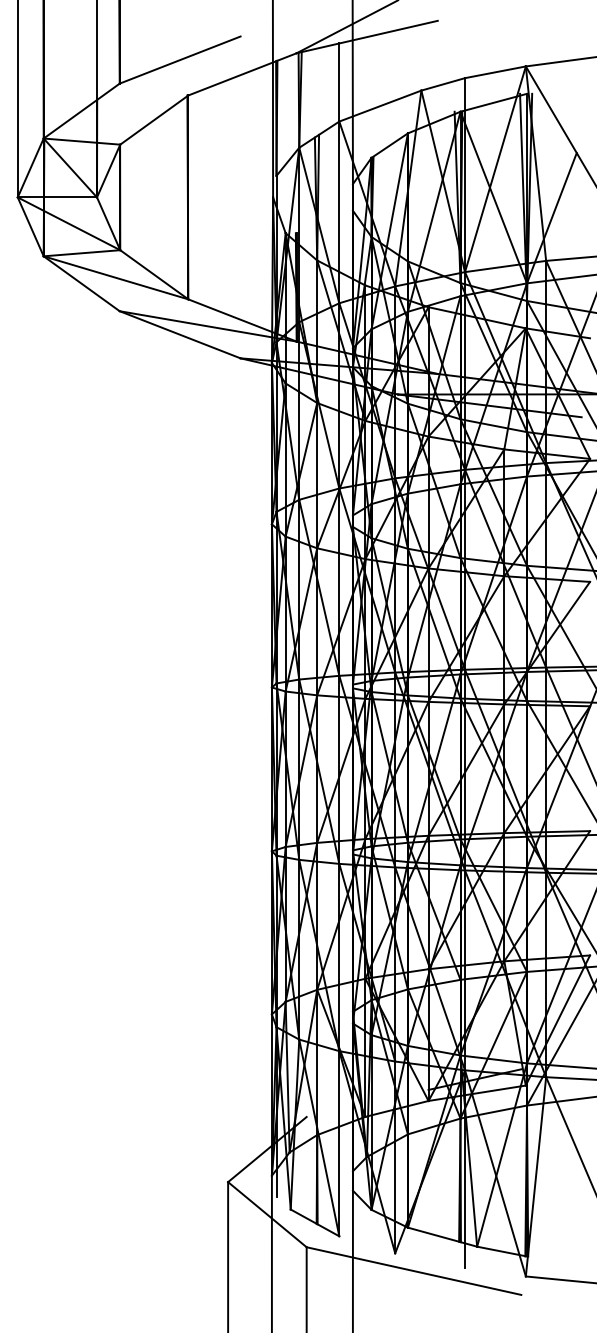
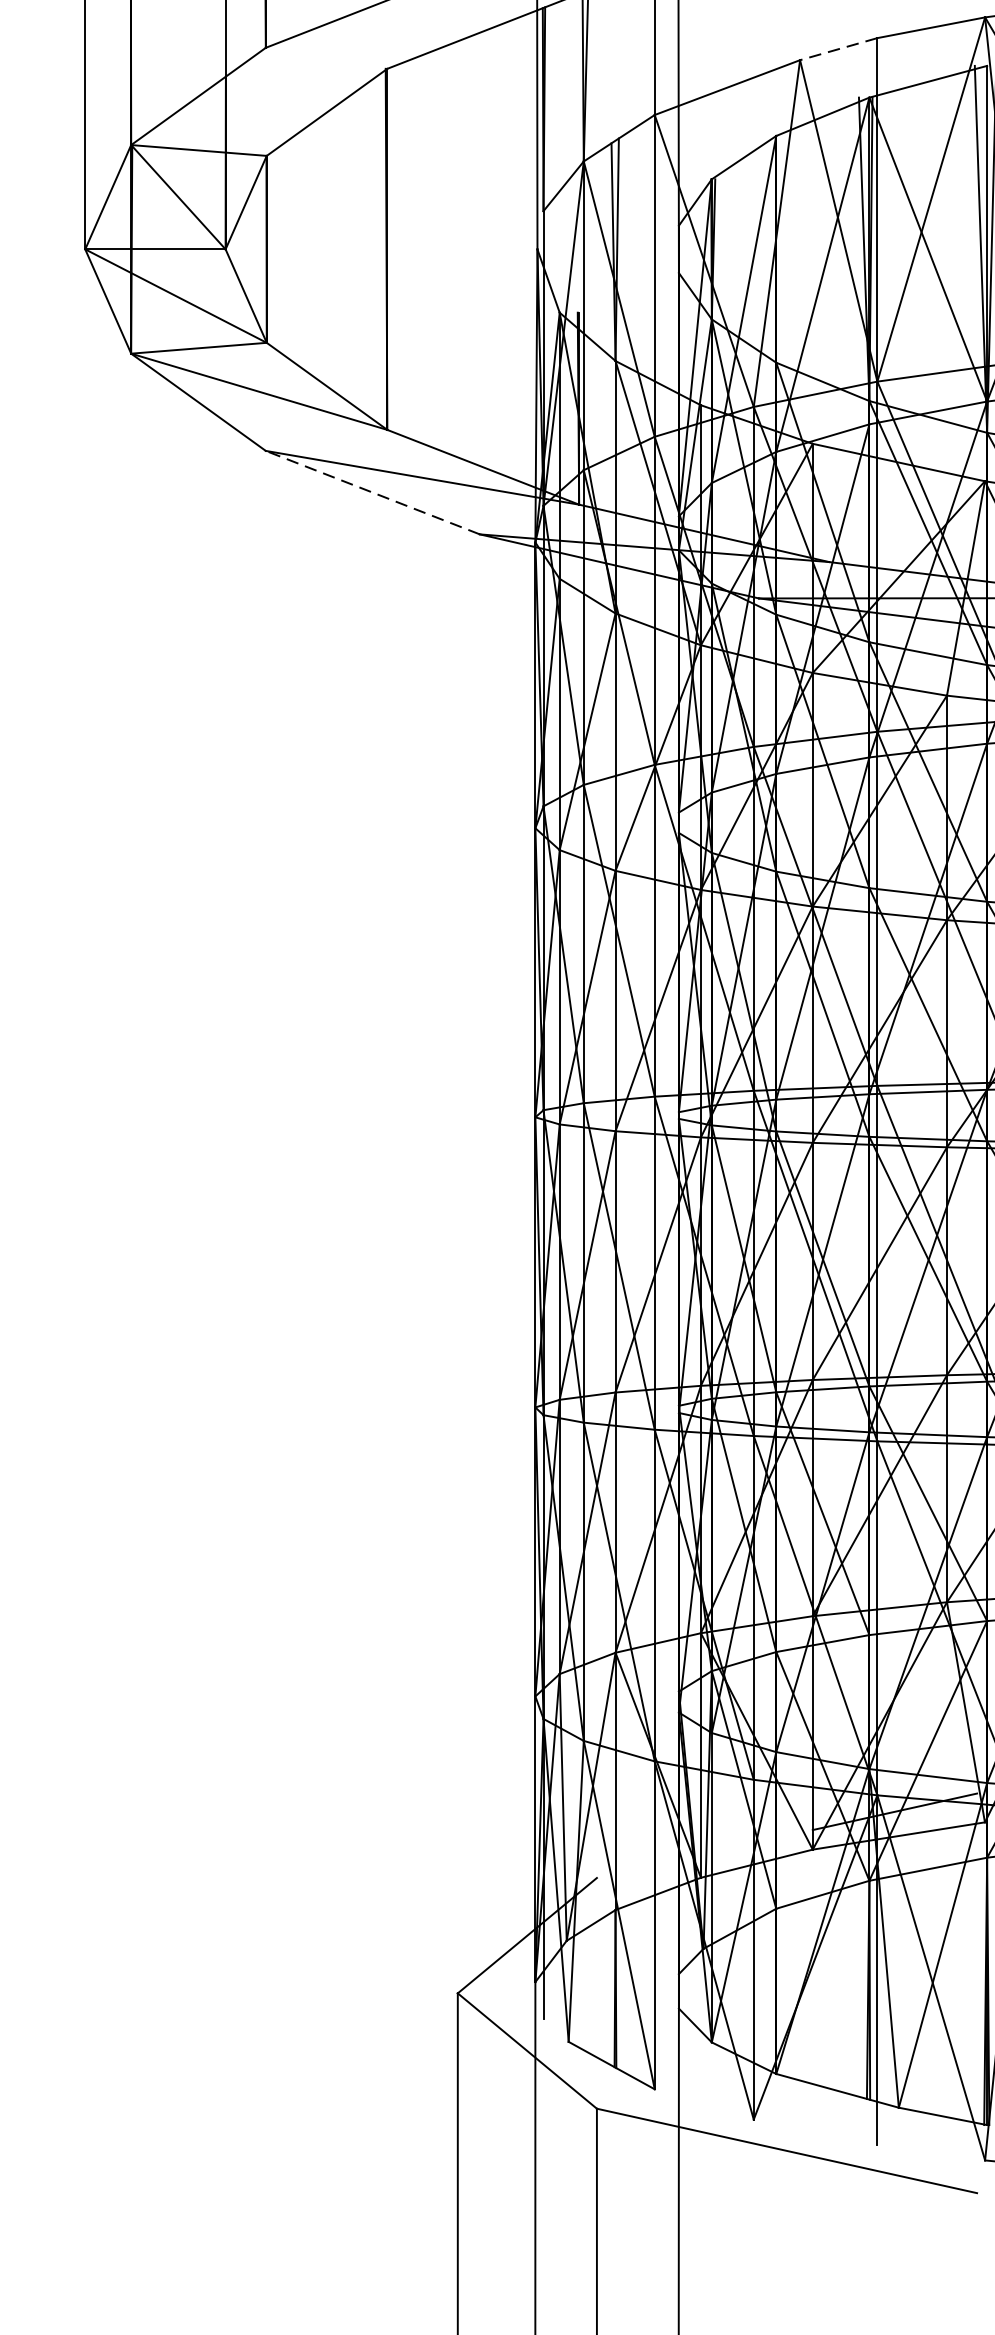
line: (443, 84) -> (839, 49), solid -> dashed
line: (180, 334) -> (373, 492), solid -> dashed

